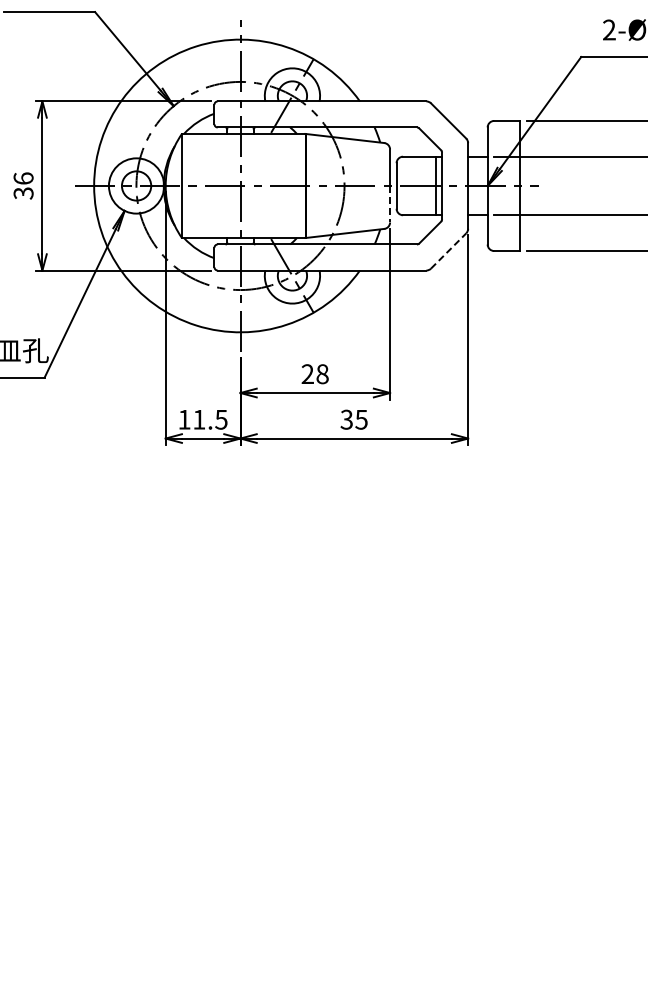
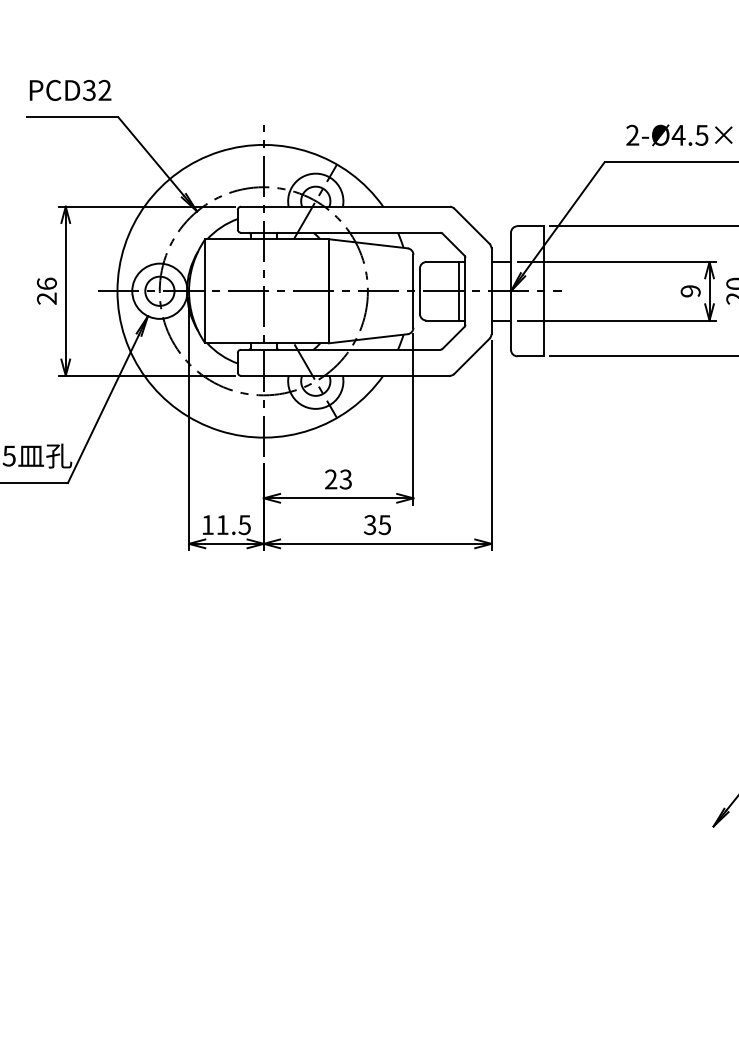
text: (23, 193) -> (46, 298), 36 -> 26
line: (390, 205) -> (413, 310), dashed -> solid
line: (448, 251) -> (471, 356), dashed -> solid
text: (322, 374) -> (345, 479), 28 -> 23

